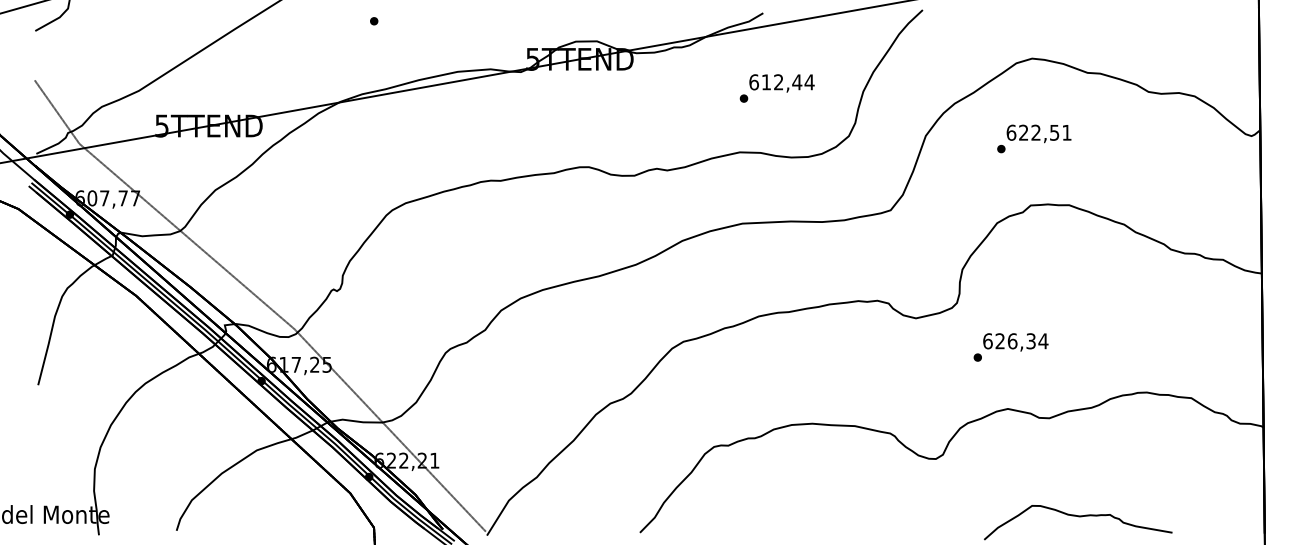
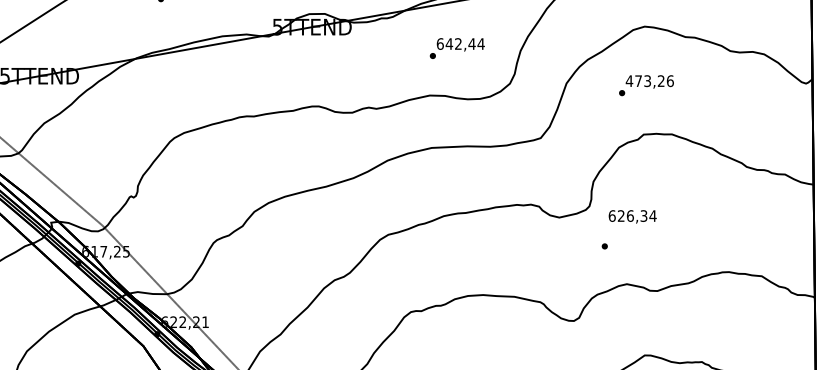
text: (766, 82) -> (449, 44), 612,44 -> 642,44
text: (1038, 132) -> (649, 80), 622,51 -> 473,26
text: (1015, 342) -> (632, 216), moved

